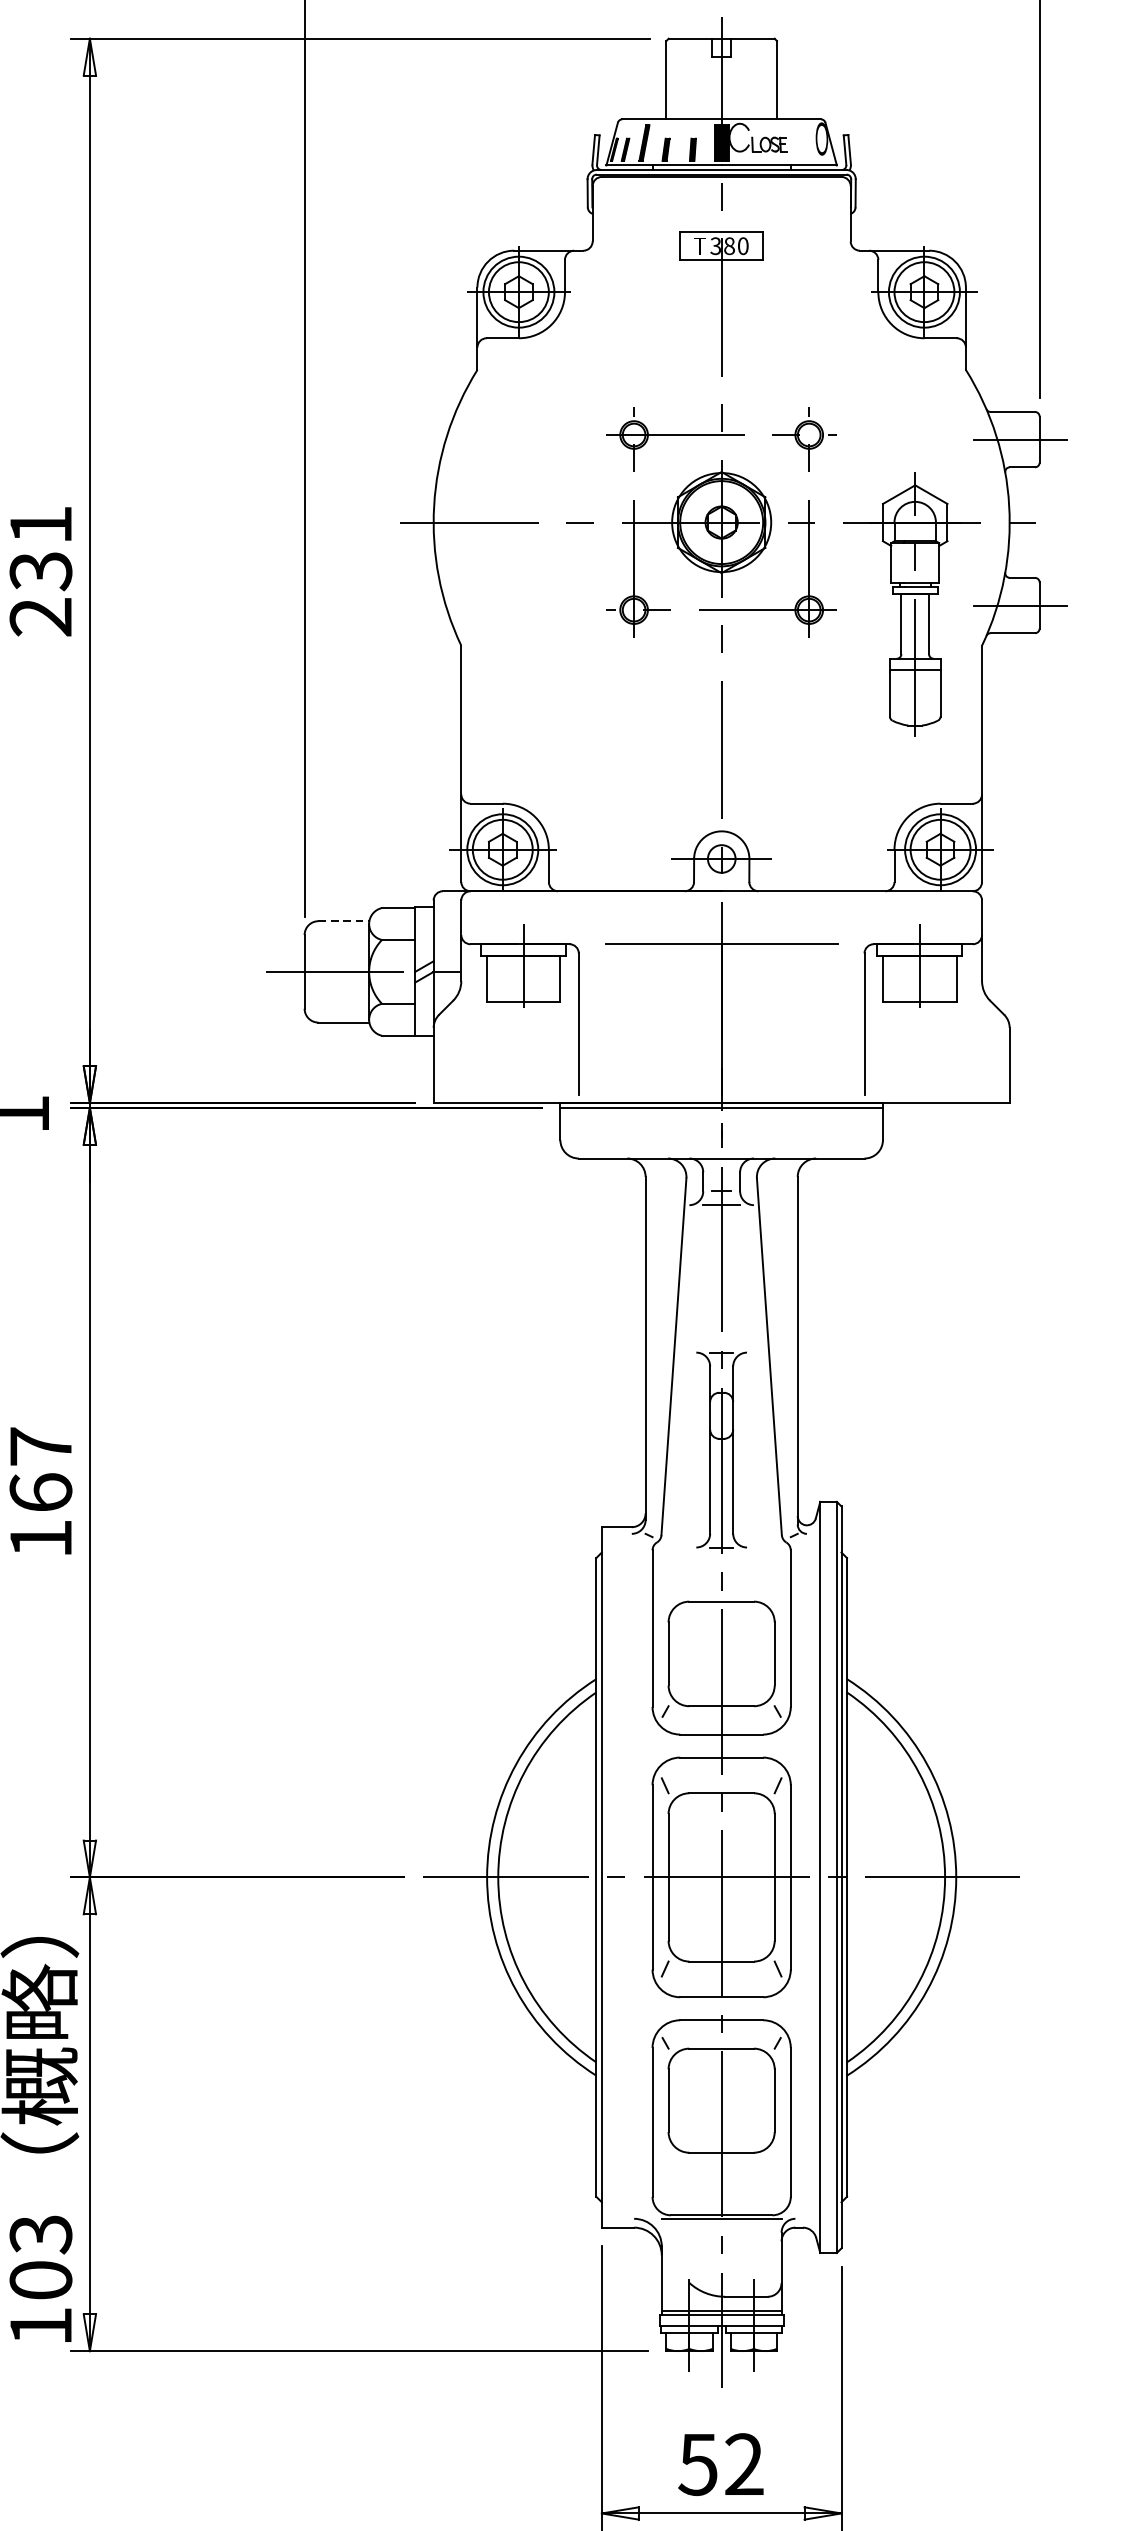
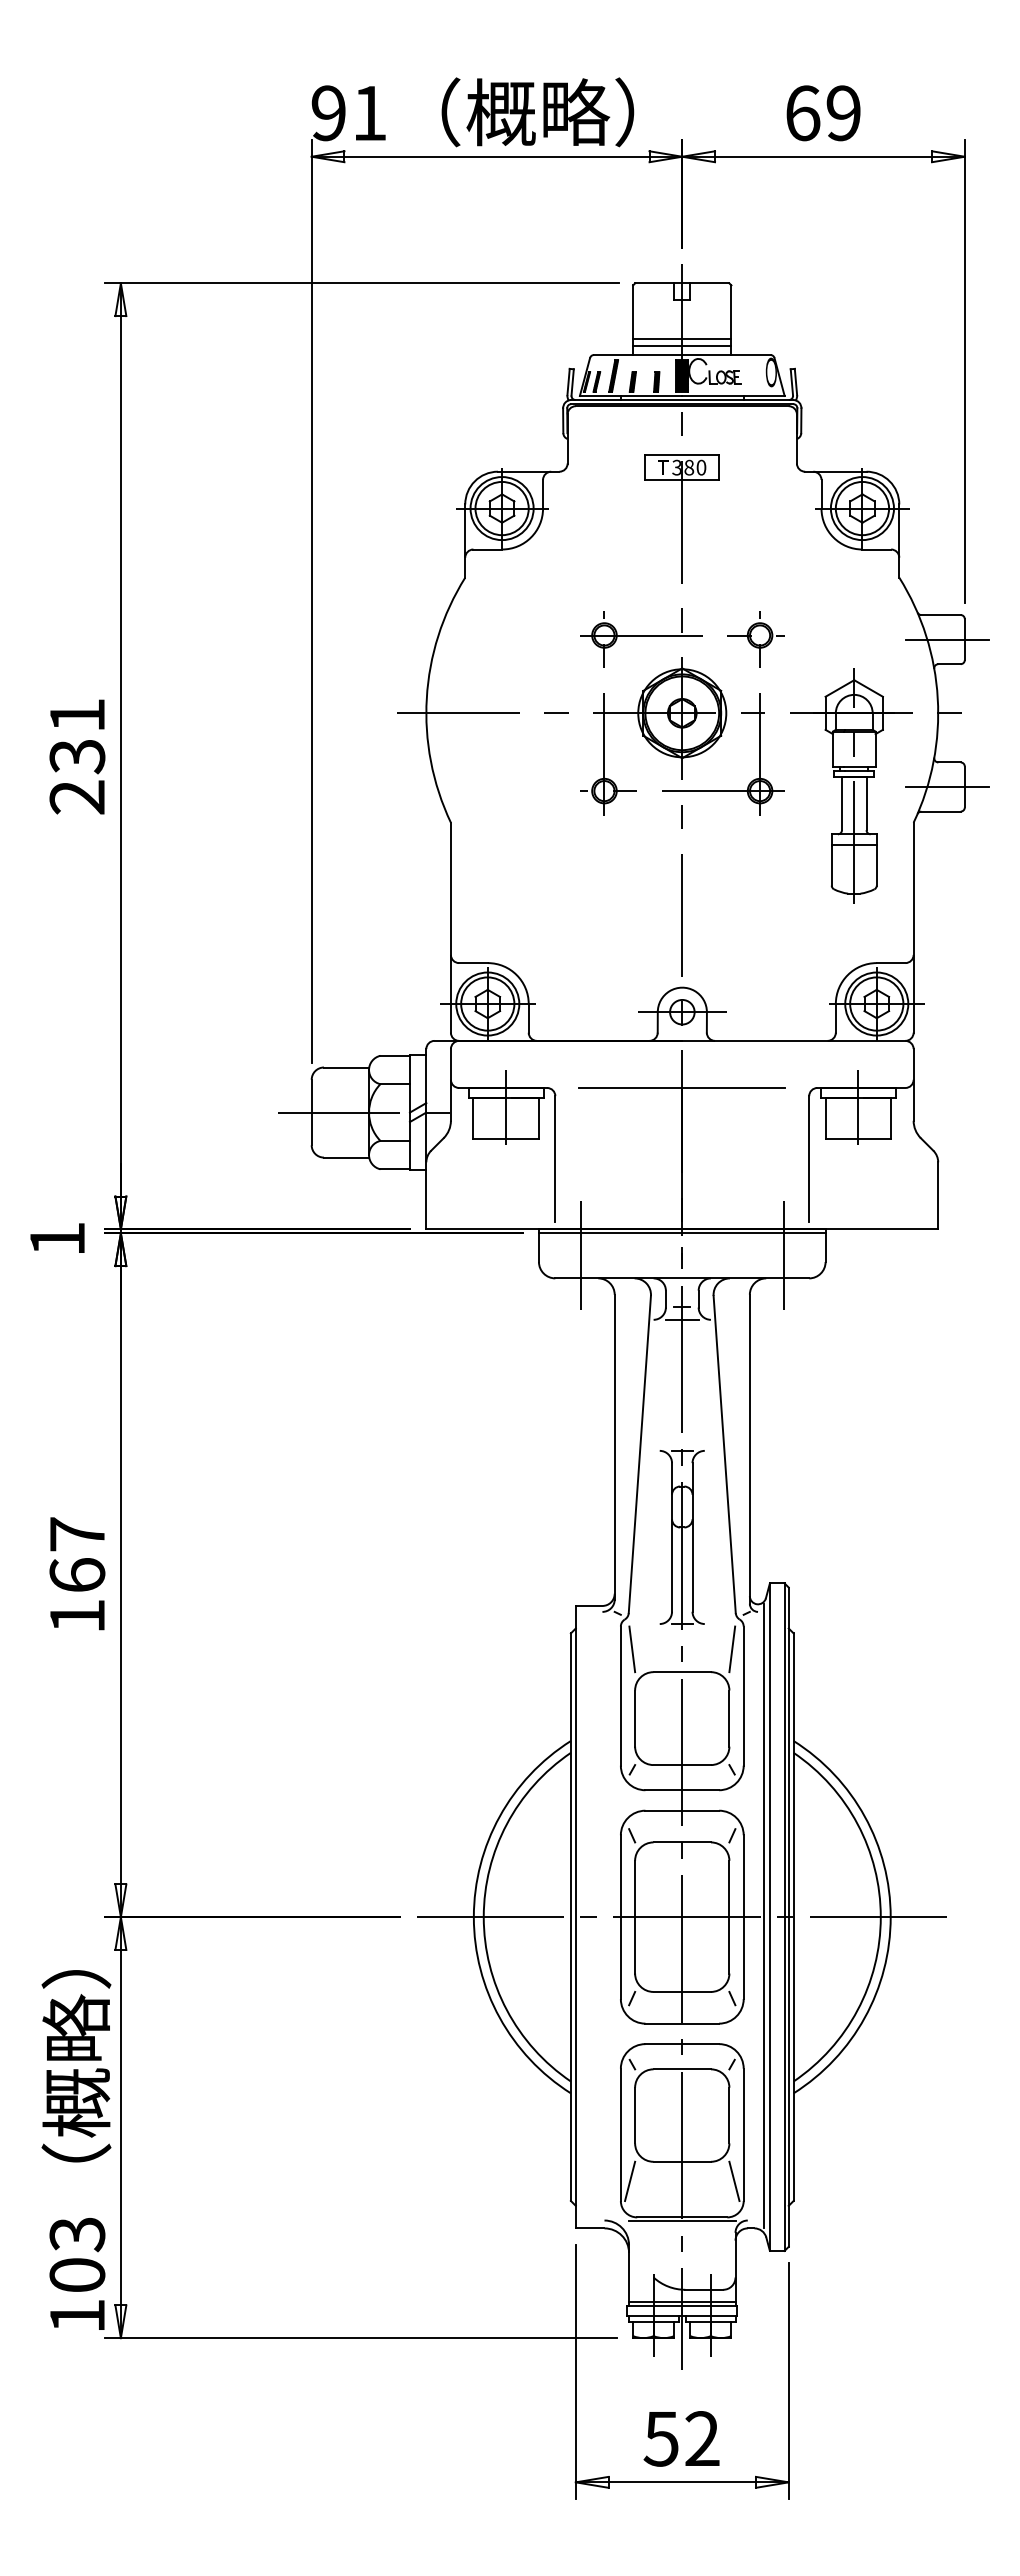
line: (721, 100) -> (682, 338), added
line: (721, 109) -> (682, 346), added
line: (343, 921) -> (346, 1067), dashed -> solid
line: (607, 1132) -> (580, 1255), added
line: (835, 1132) -> (783, 1255), added
line: (665, 1576) -> (632, 1649), added
line: (778, 1576) -> (732, 1649), added
line: (813, 1876) -> (763, 1916), added
line: (663, 2174) -> (630, 2181), added
line: (780, 2174) -> (734, 2181), added

